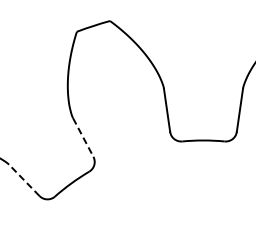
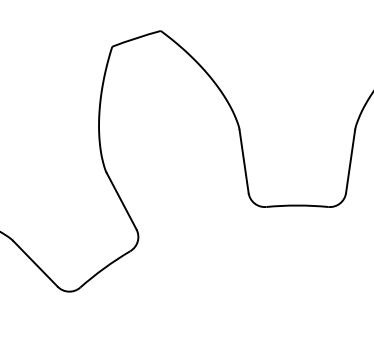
line: (83, 137) -> (121, 201), dashed -> solid
line: (24, 180) -> (35, 264), dashed -> solid

